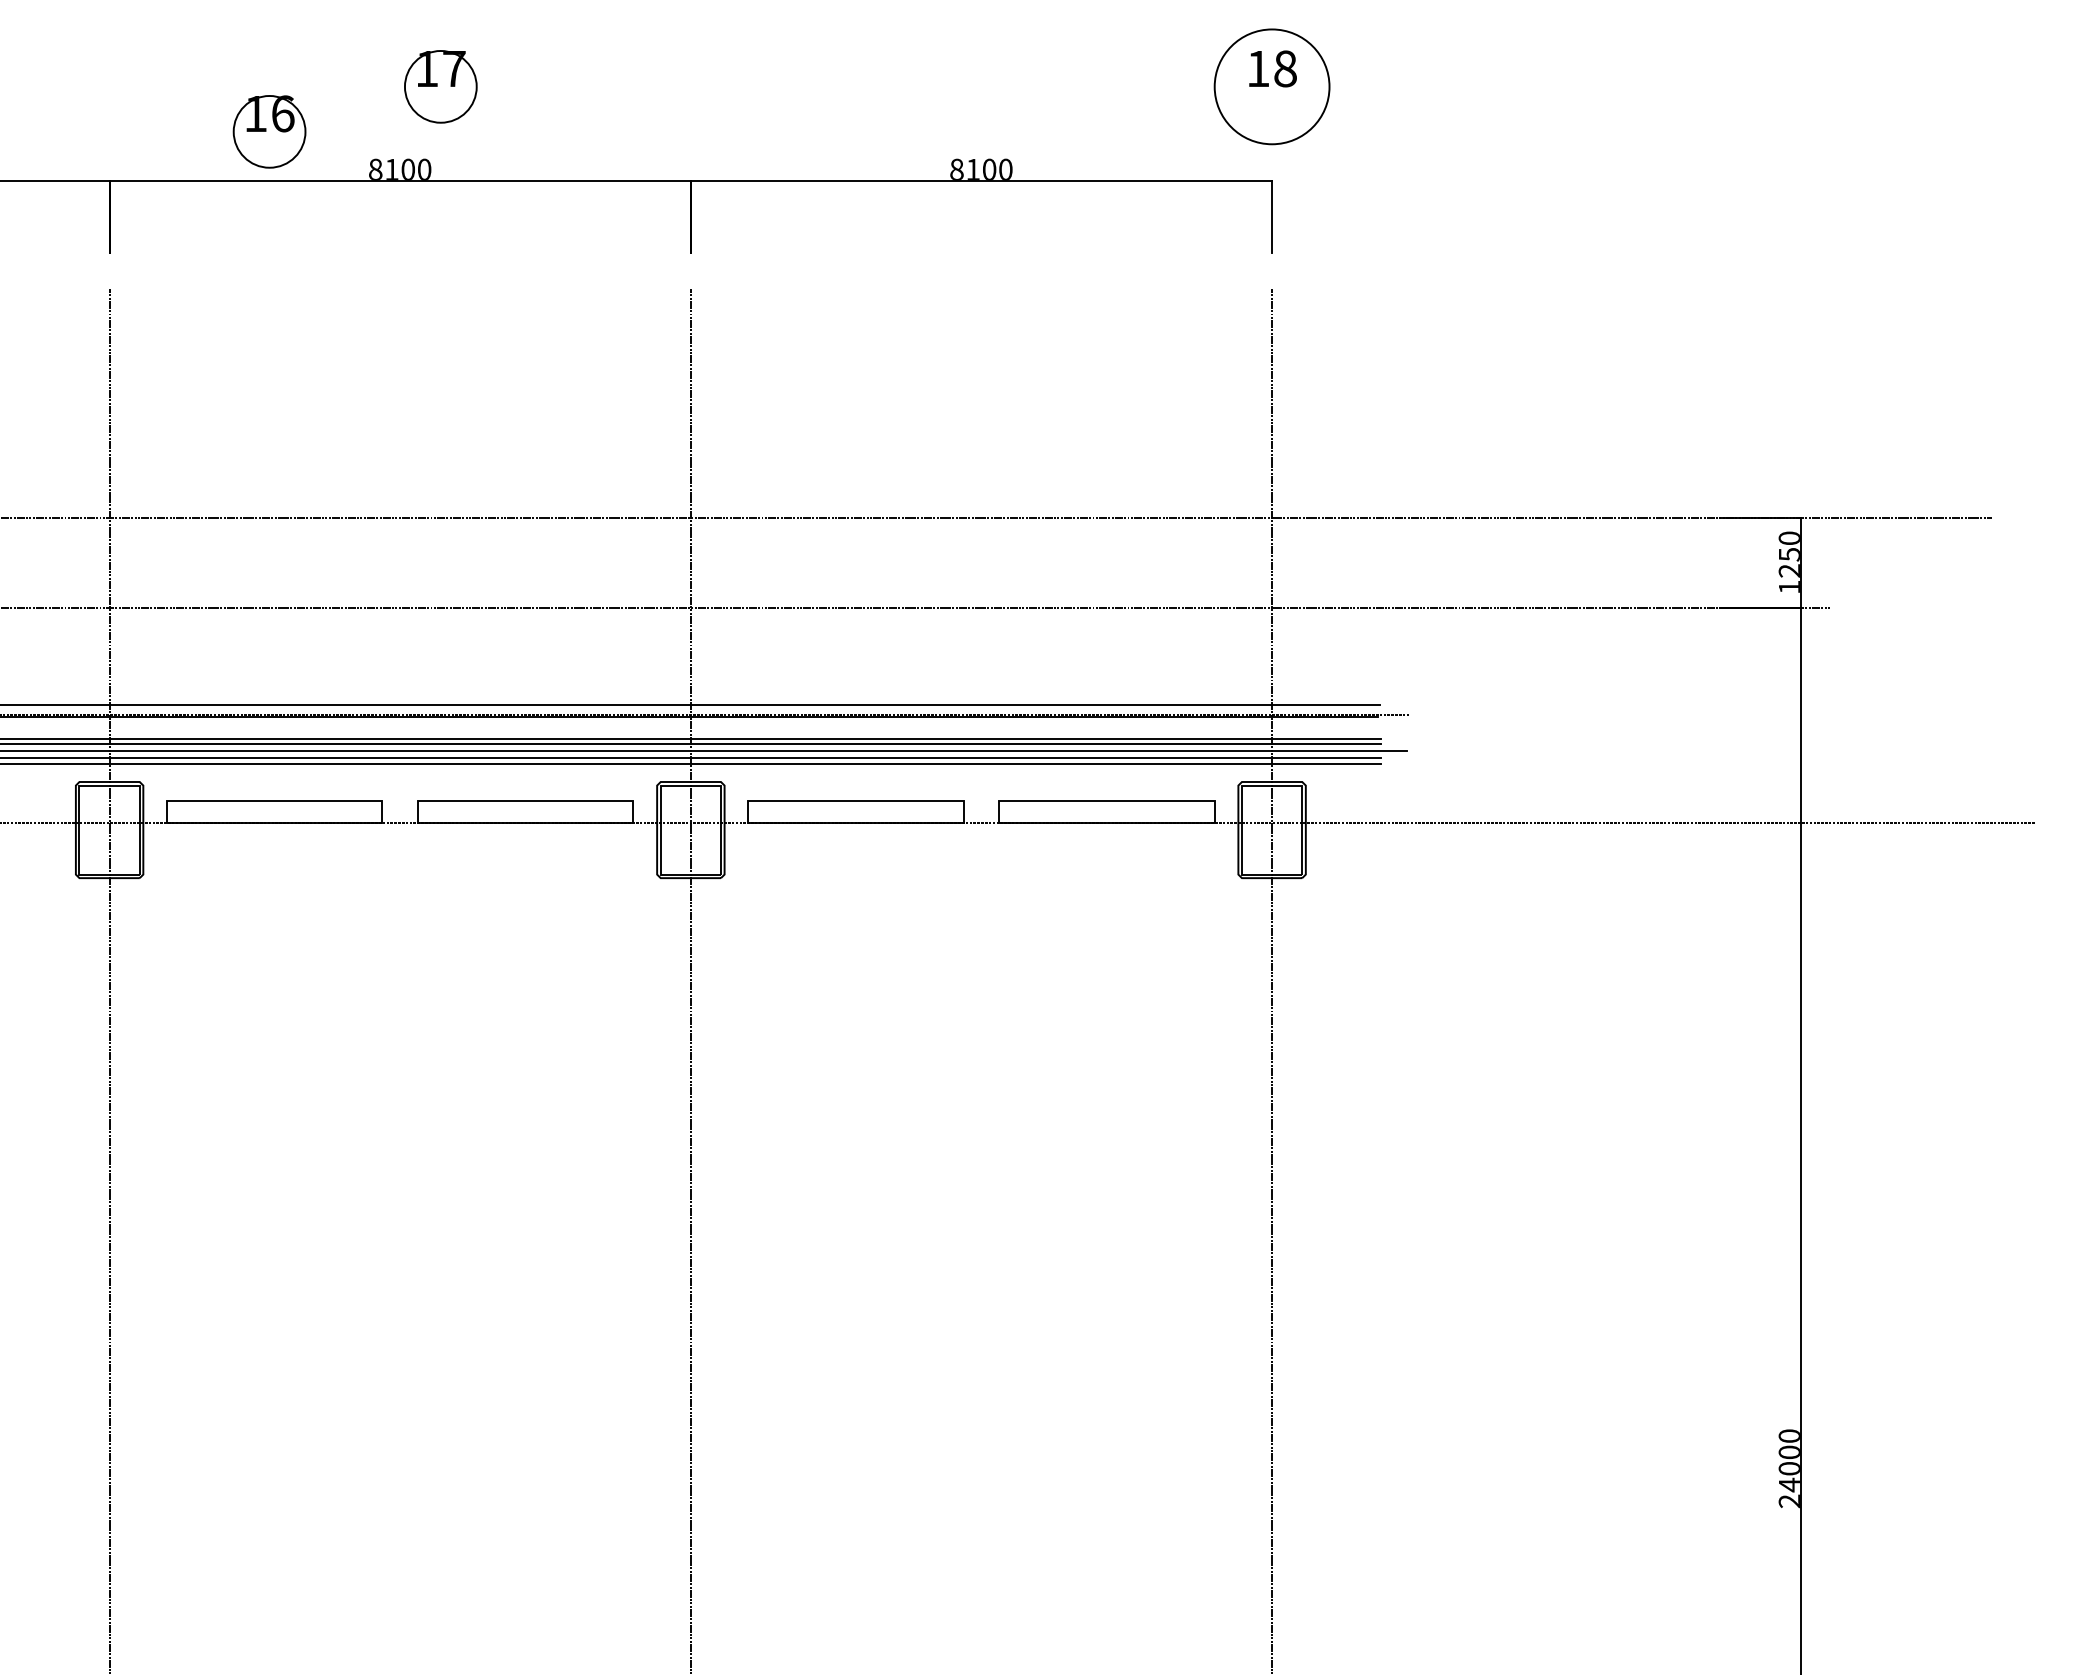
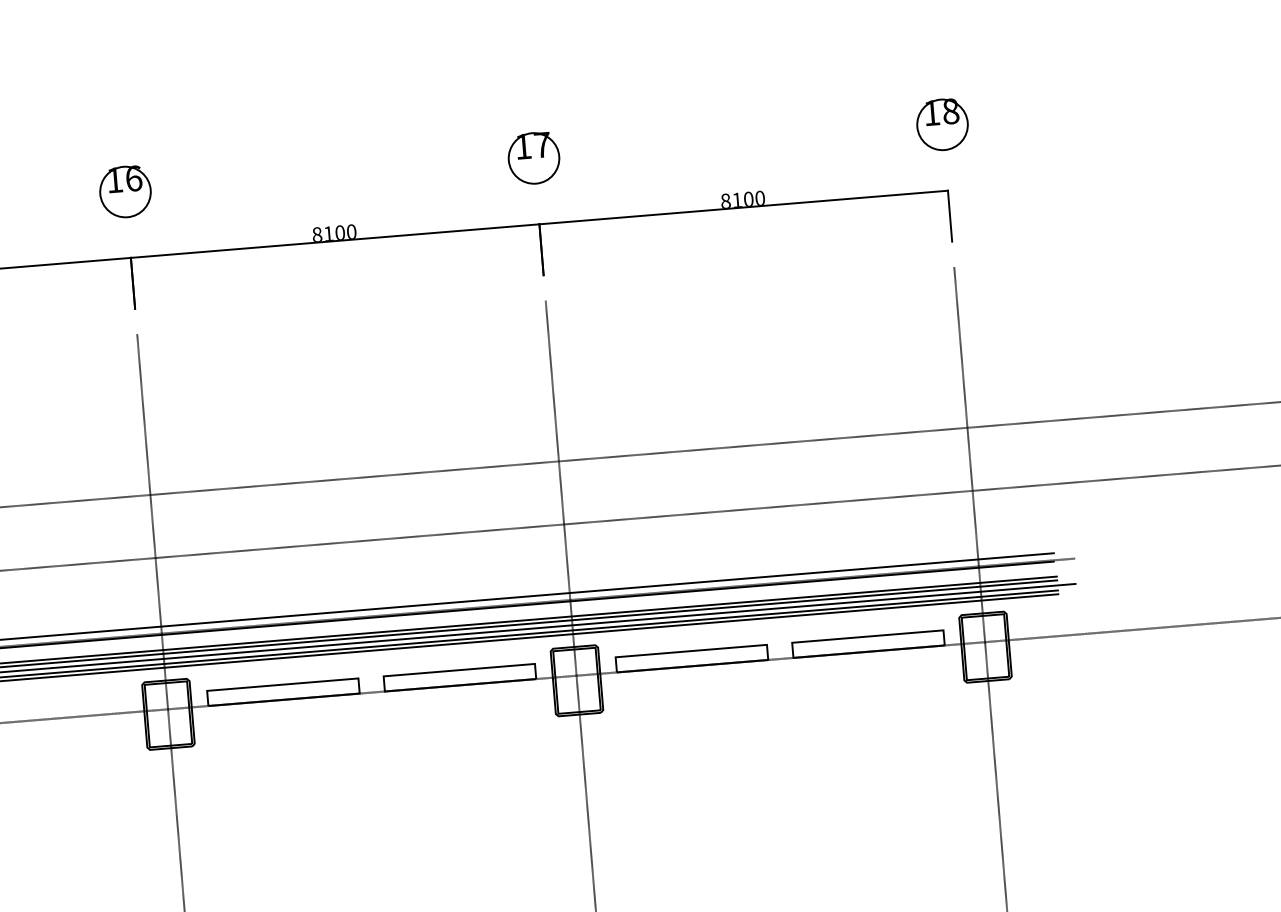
part: (440, 86) -> (533, 158), moved
circle: (1271, 86) -> (942, 124), size x0.62
part: (269, 131) -> (125, 191), moved

